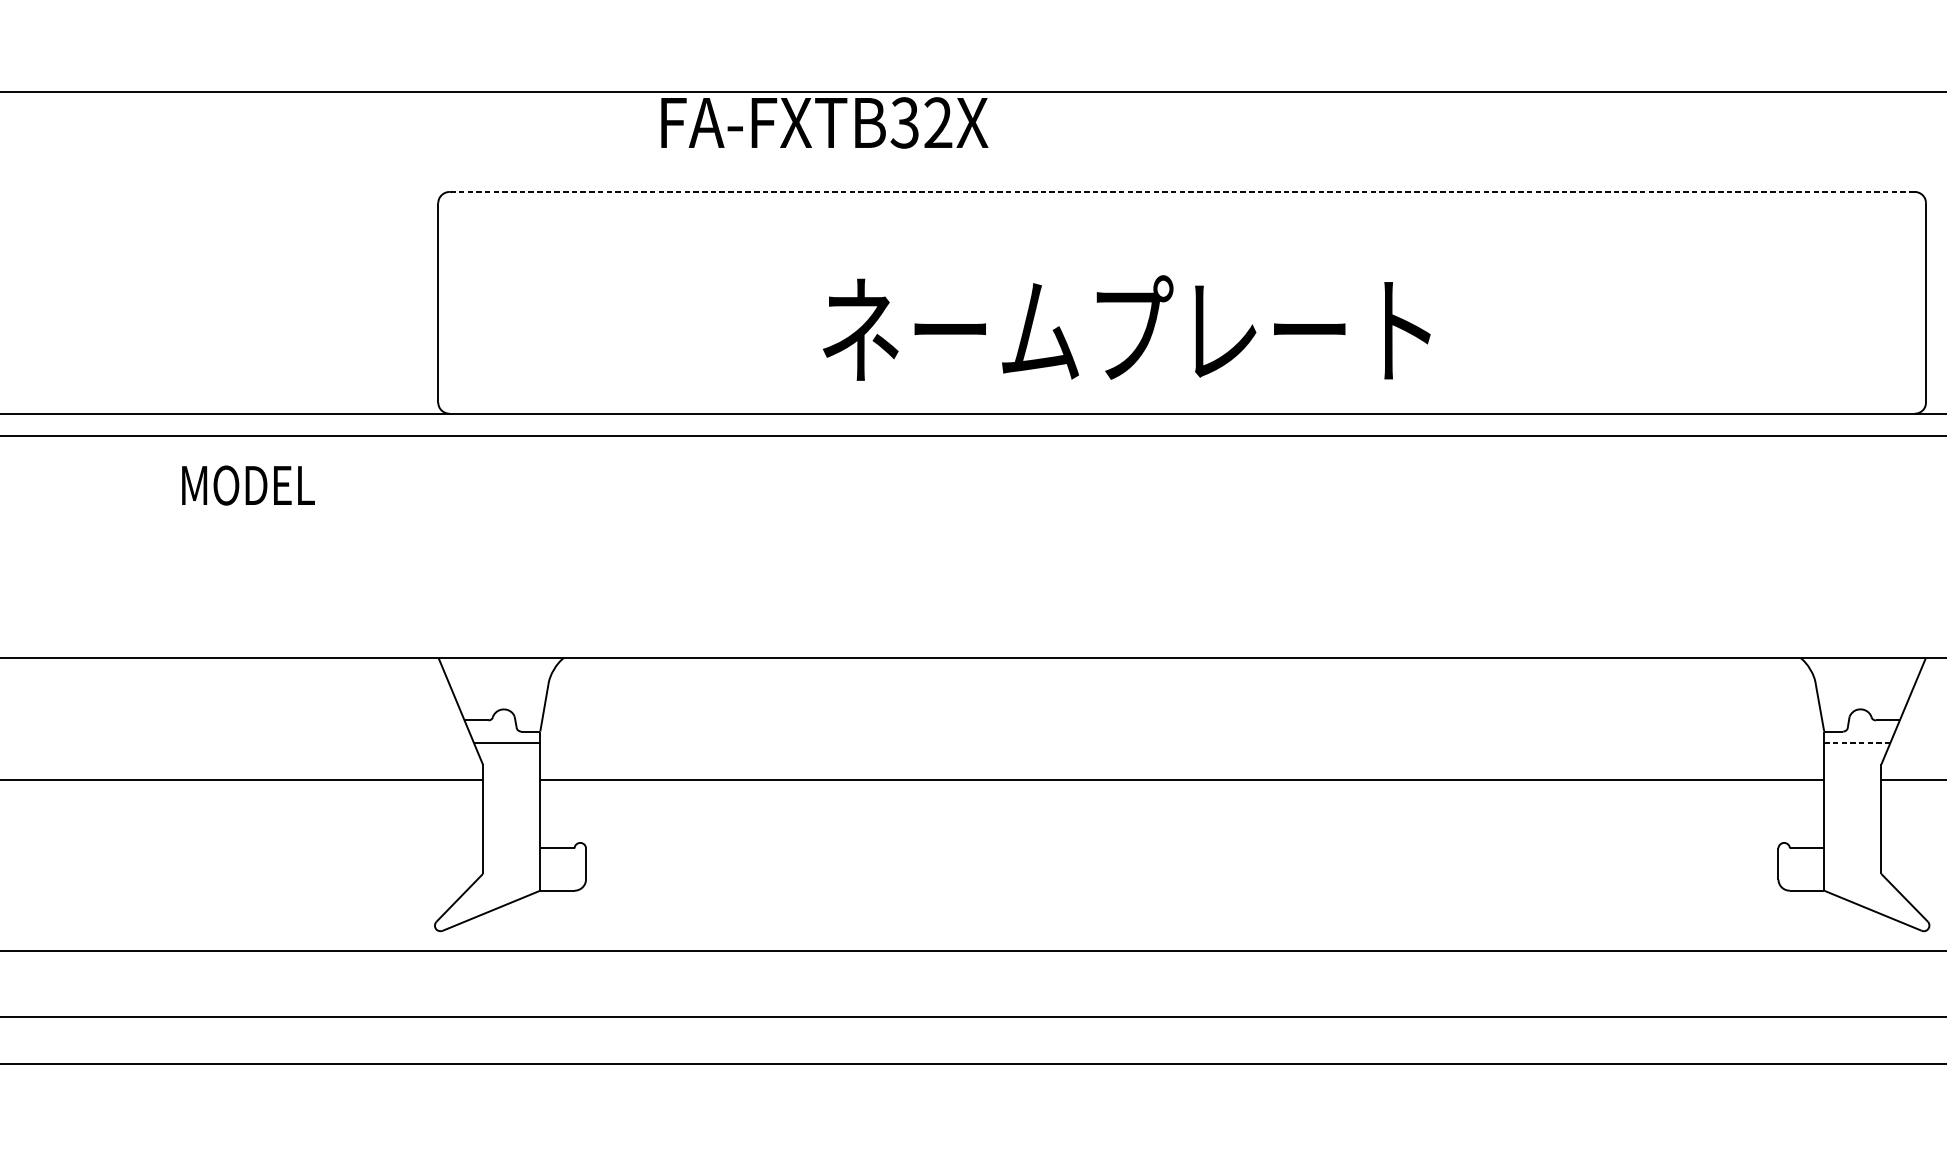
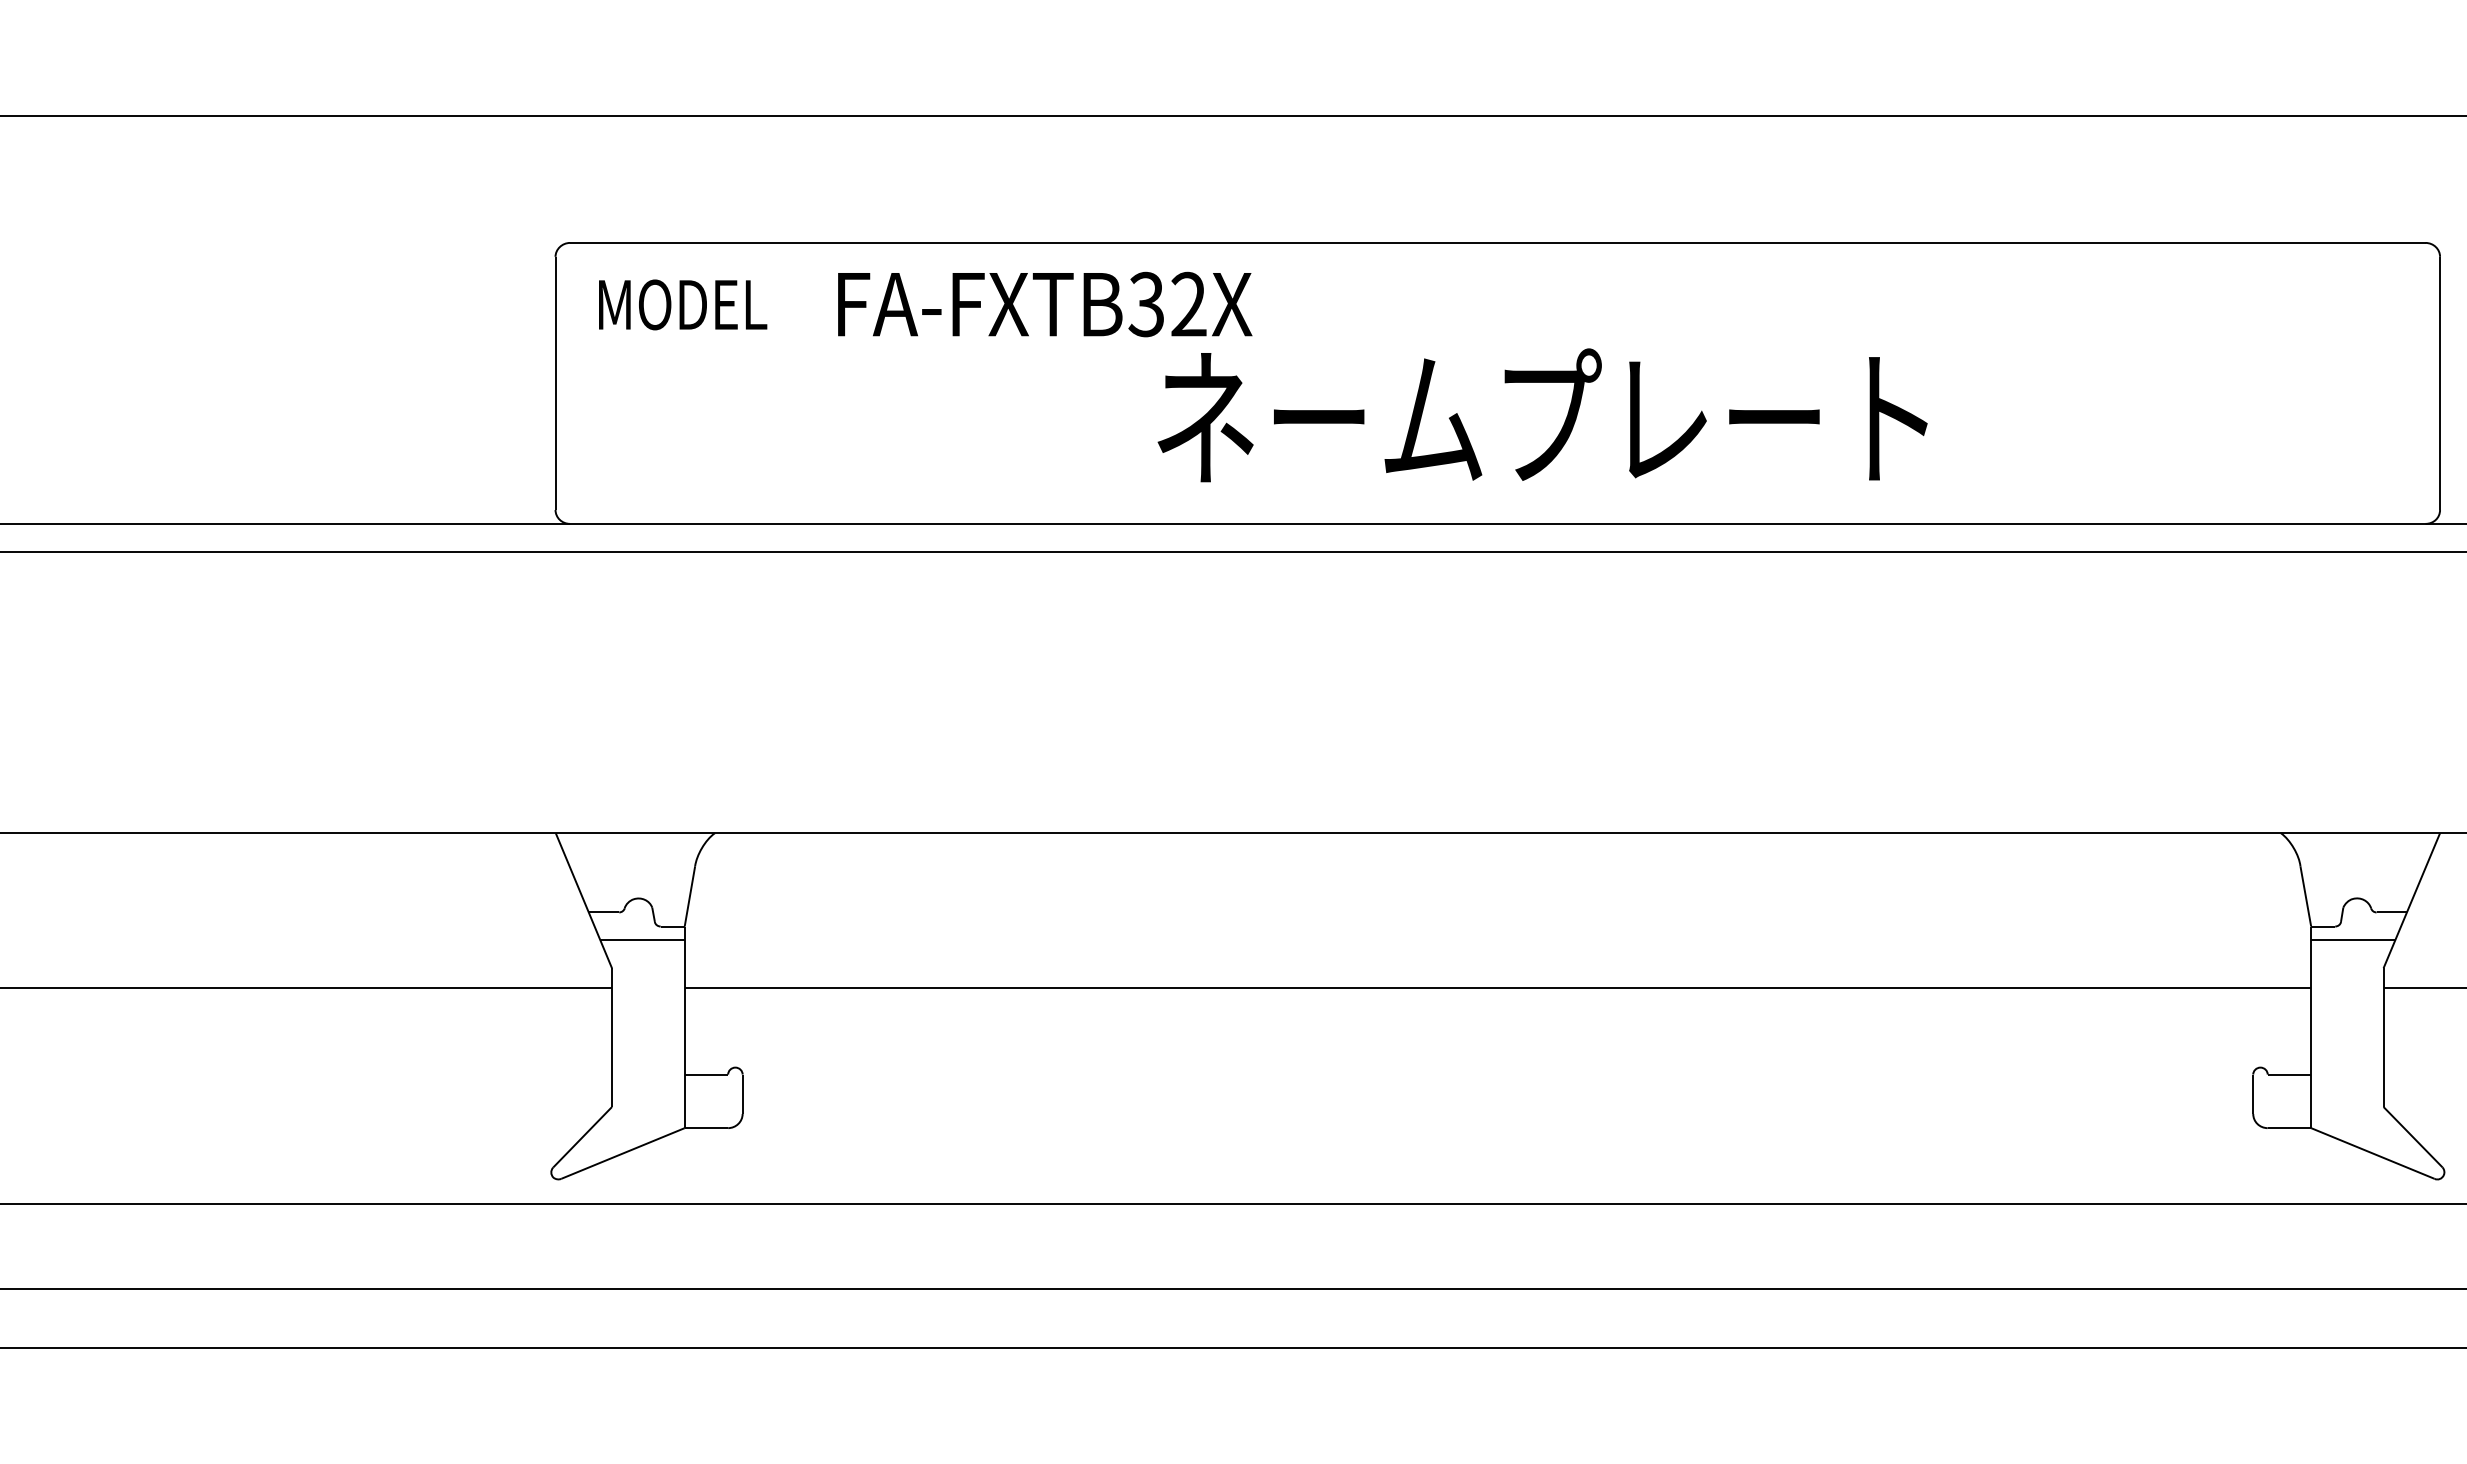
text: (825, 122) -> (1045, 304), moved
line: (1181, 191) -> (1497, 242), dashed -> solid
text: (1126, 328) -> (1542, 415), moved
text: (248, 485) -> (683, 304), moved
line: (1857, 742) -> (2353, 940), dashed -> solid

